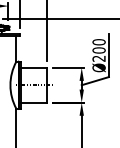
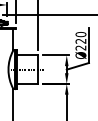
text: (98, 49) -> (80, 40), Ø200 -> Ø220

